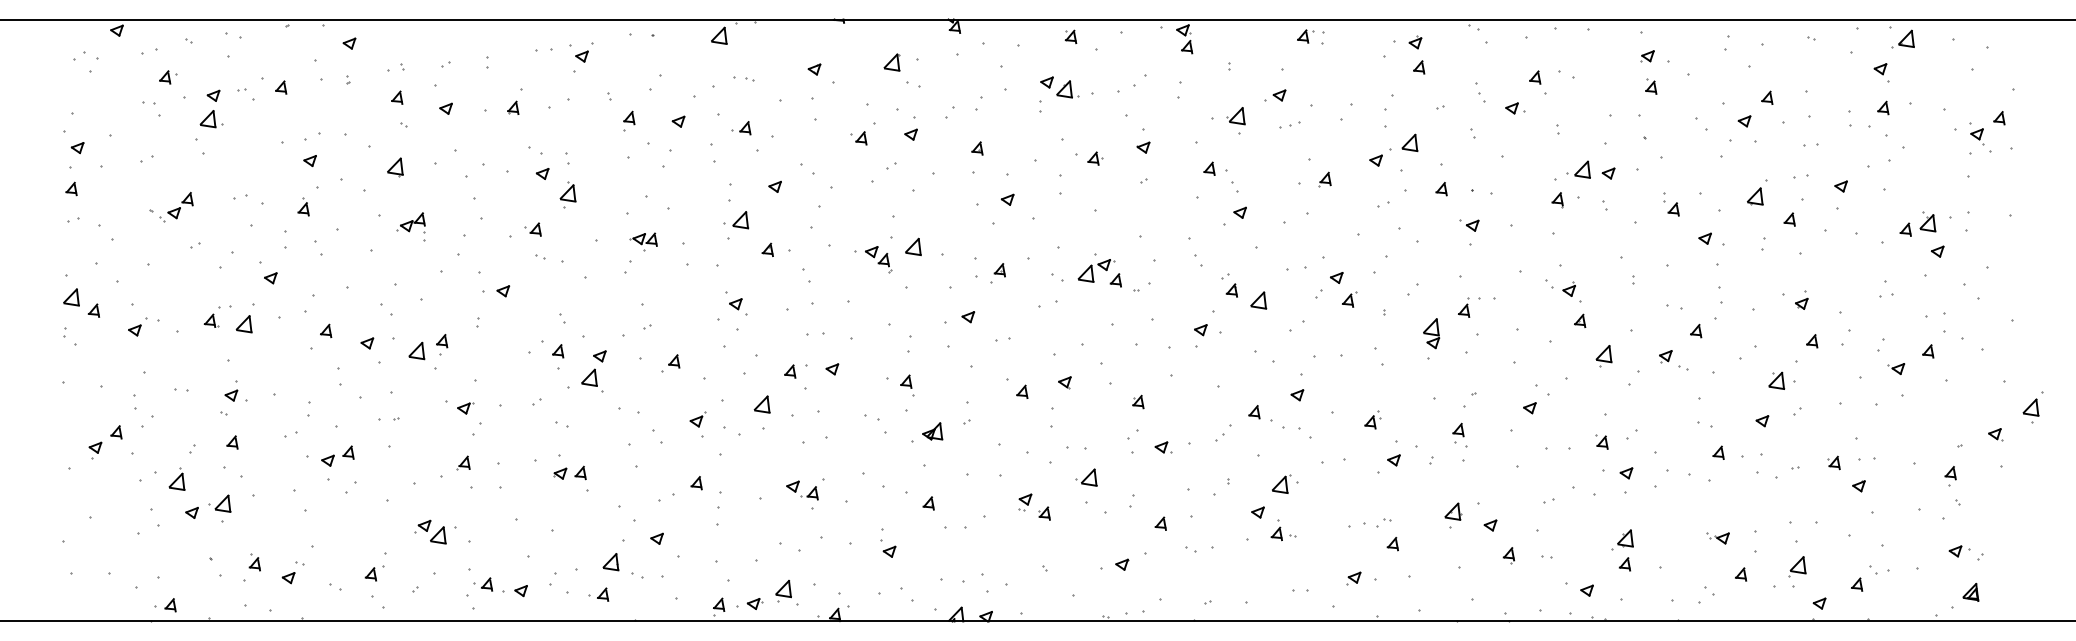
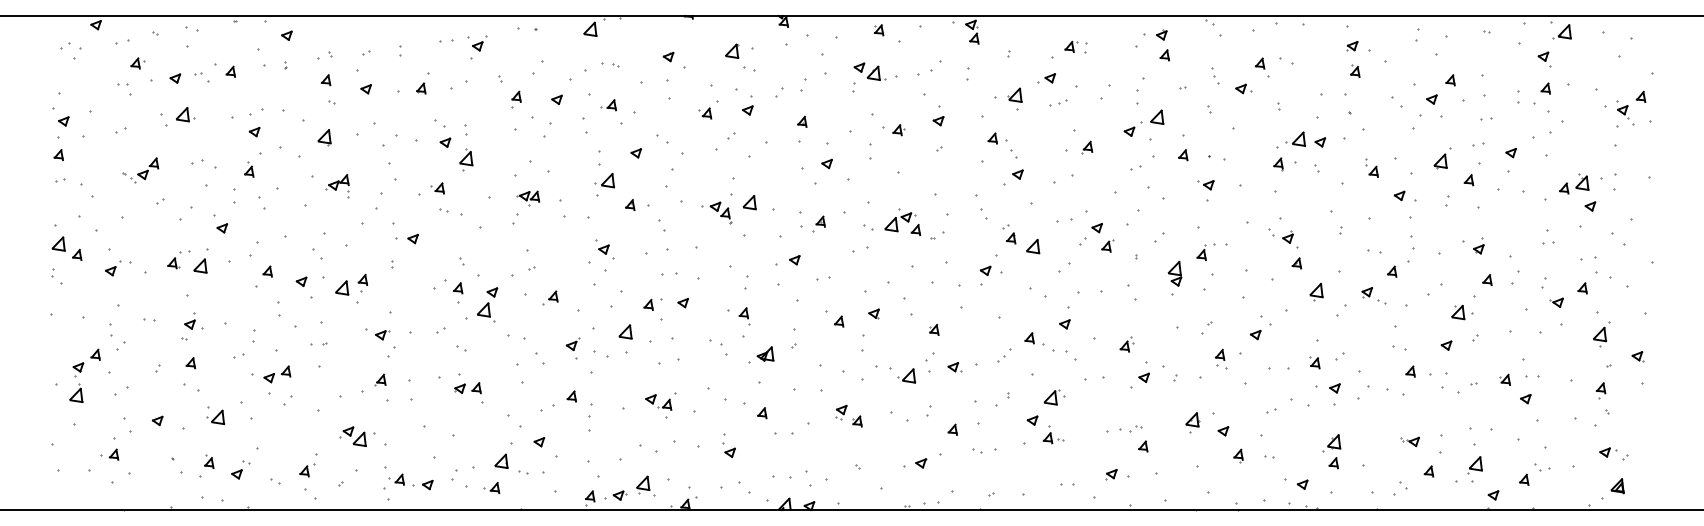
part: (1310, 36) -> (1075, 46), moved
part: (211, 118) -> (185, 114), moved
part: (2032, 407) -> (1601, 334), moved
part: (1460, 434) -> (1221, 358), moved
part: (1086, 477) -> (906, 375), moved
part: (177, 478) -> (76, 392), moved
part: (219, 503) -> (215, 417), moved
part: (165, 604) -> (109, 454), moved

